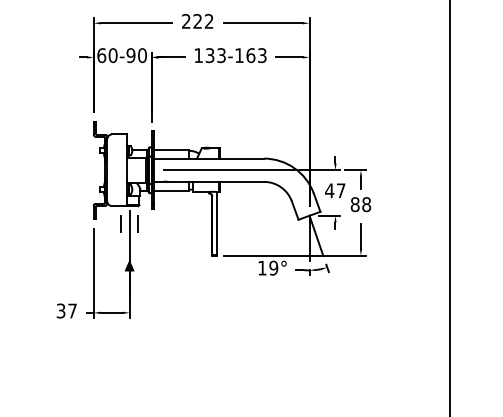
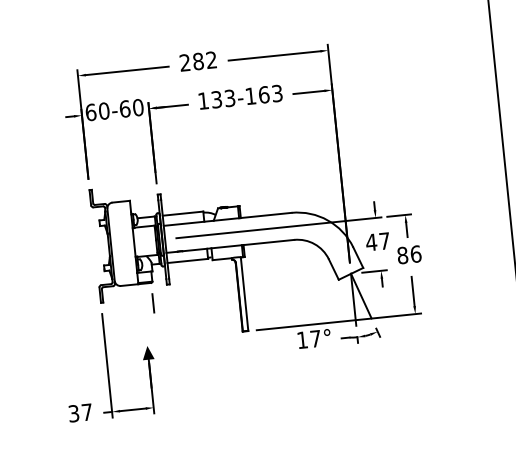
text: (197, 21) -> (198, 61), 222 -> 282
text: (130, 55) -> (124, 108), 60-90 -> 60-60
text: (366, 204) -> (415, 254), 88 -> 86
line: (120, 223) -> (132, 305), removed
line: (129, 237) -> (144, 320), removed
text: (273, 267) -> (315, 338), 19° -> 17°

